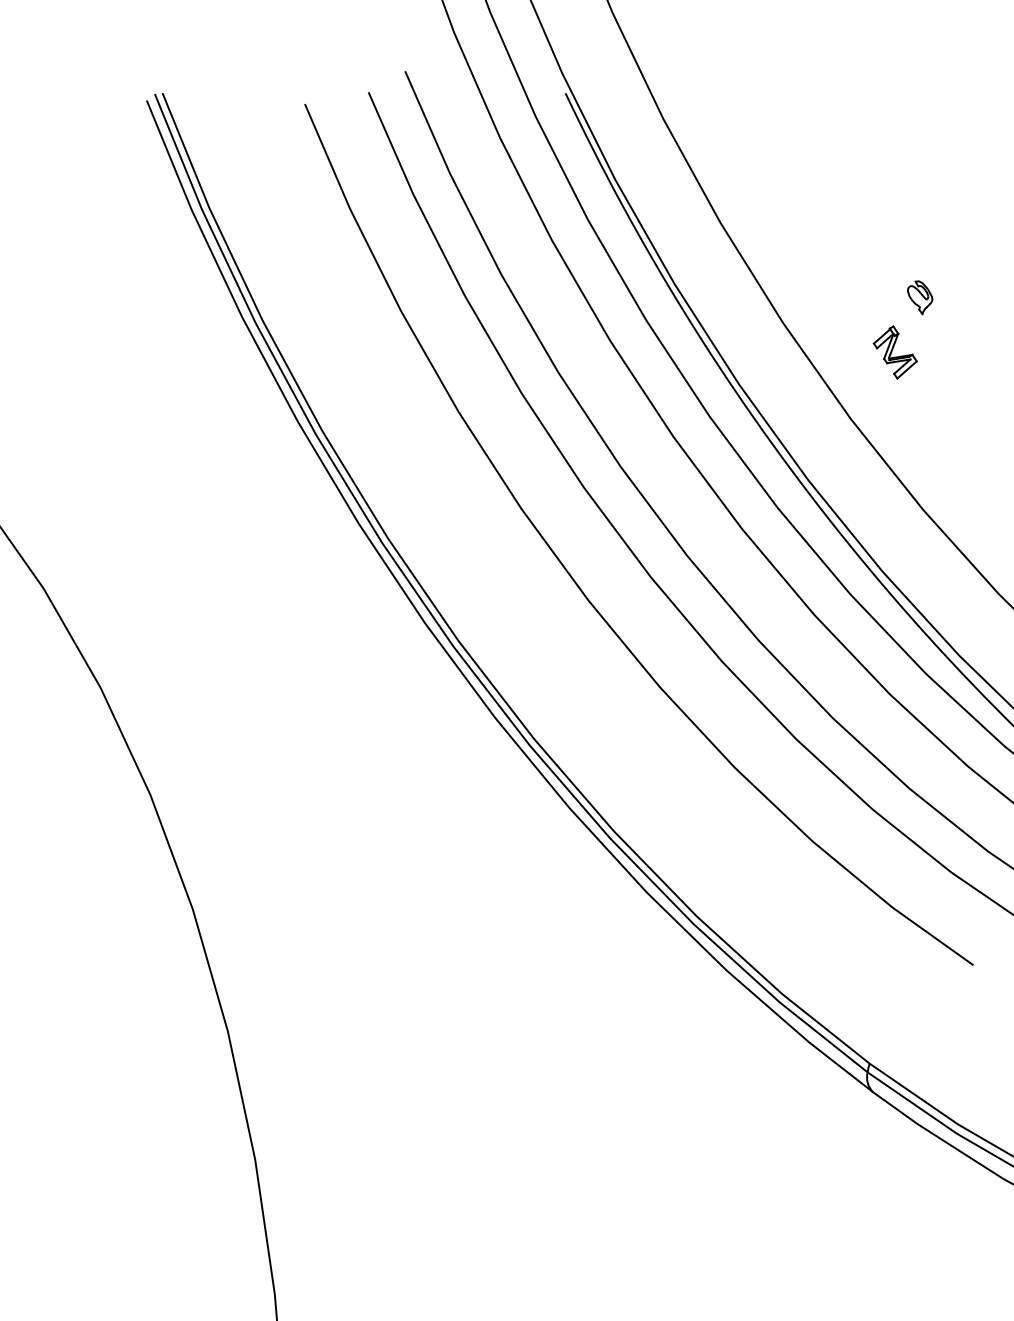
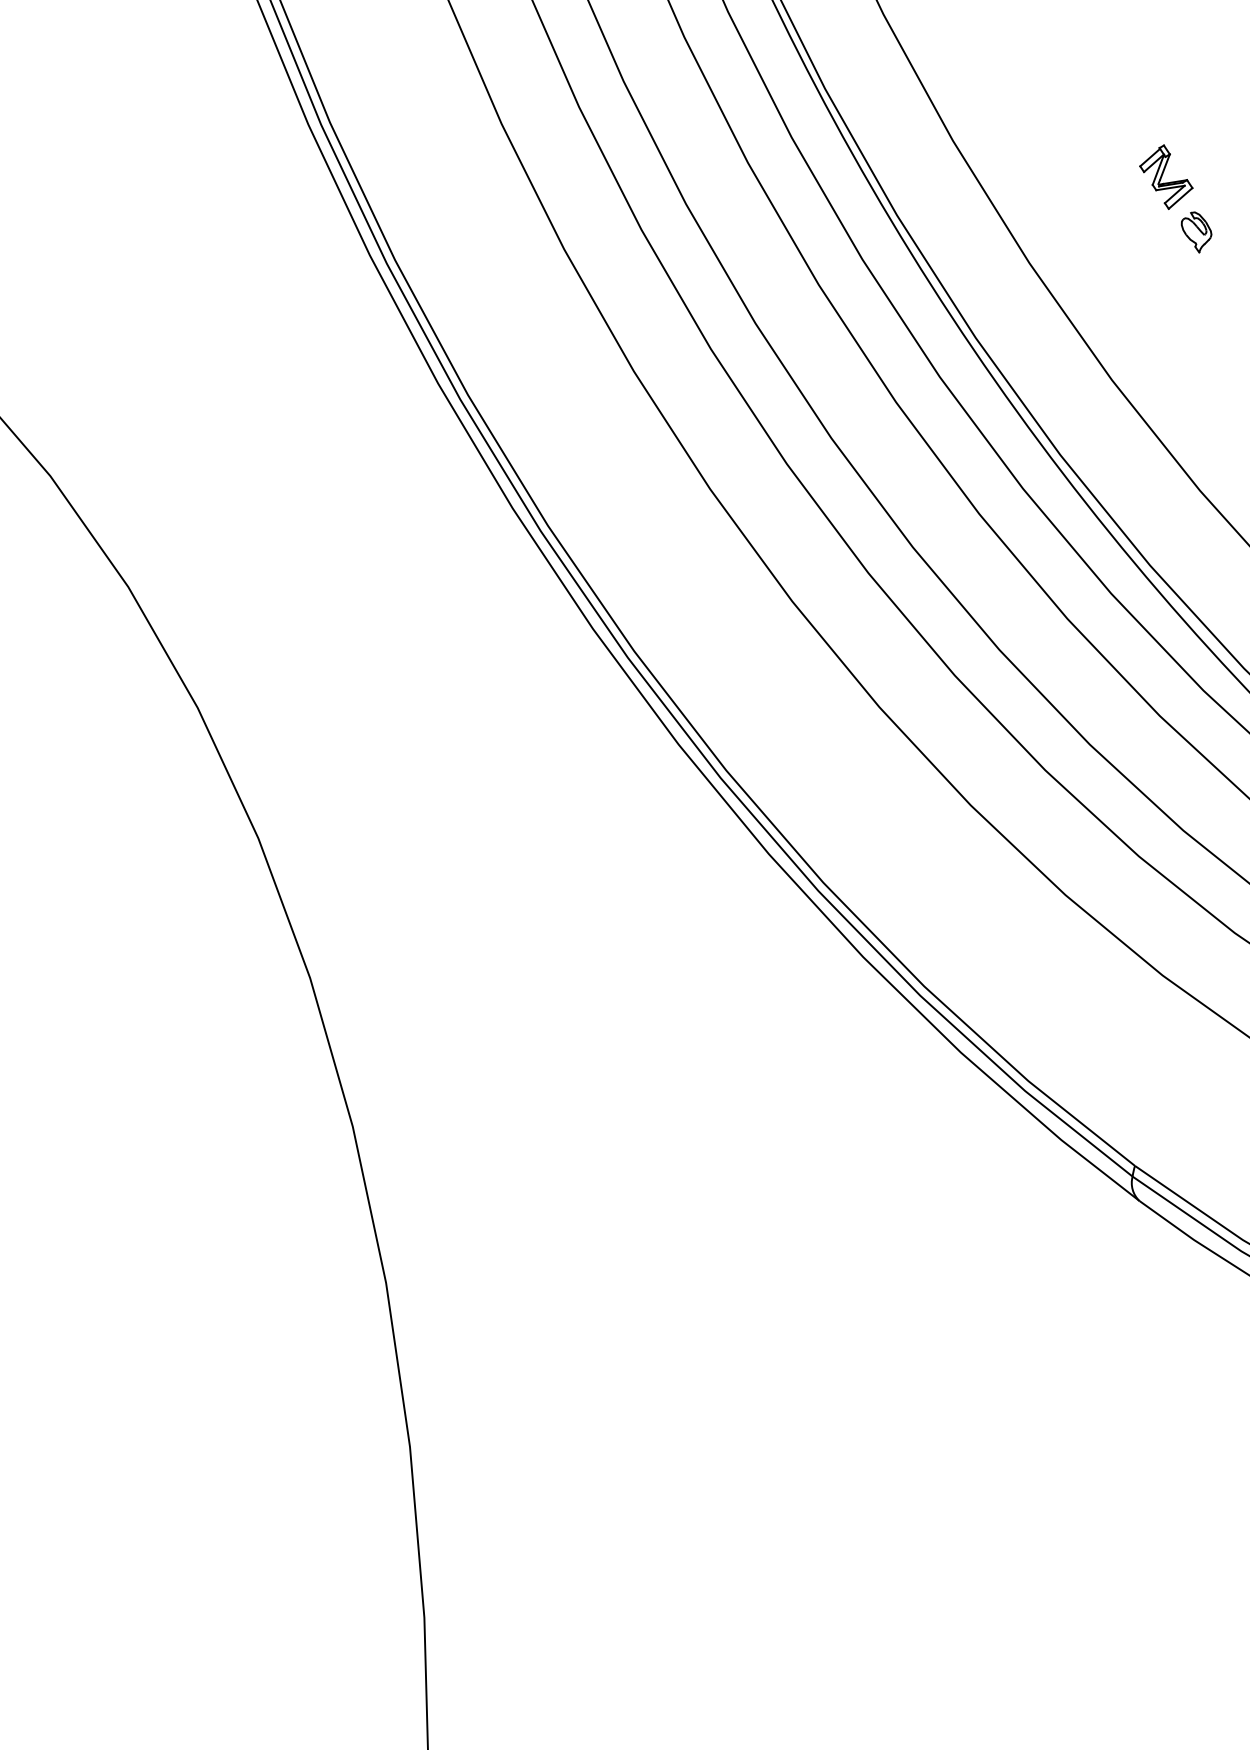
part: (895, 351) -> (1166, 176), moved

